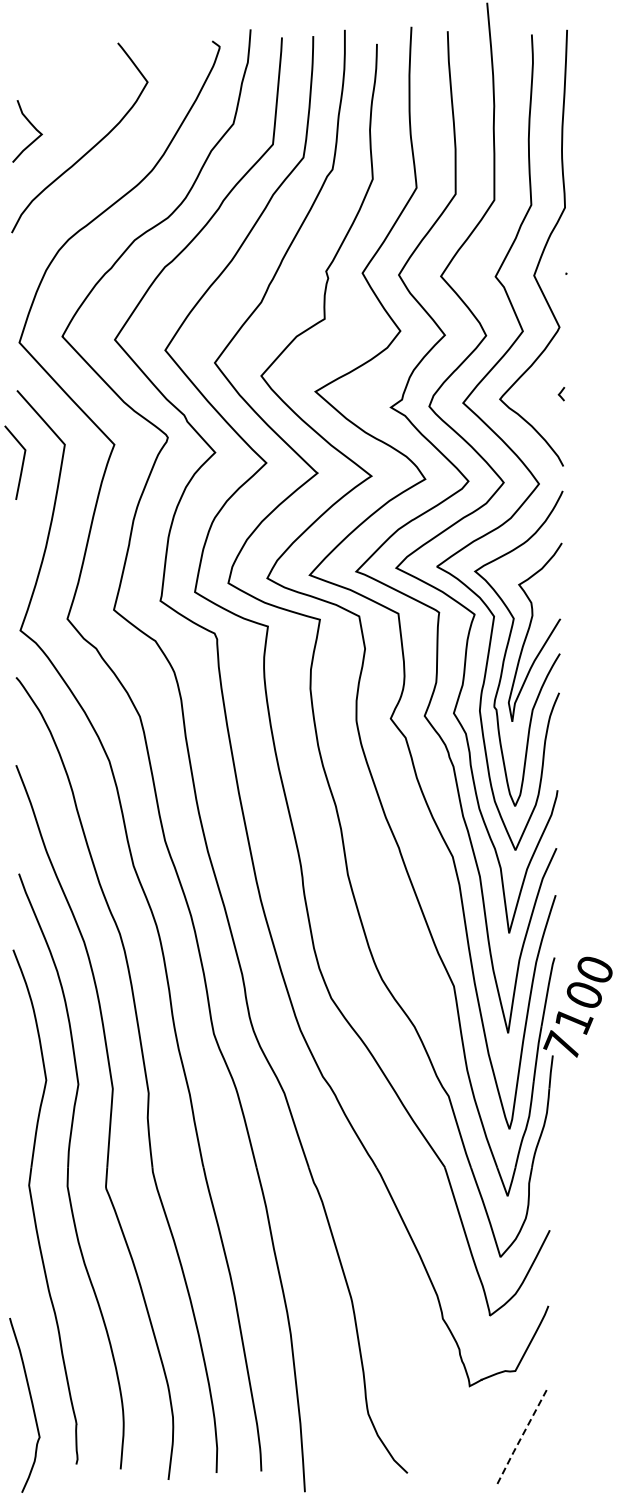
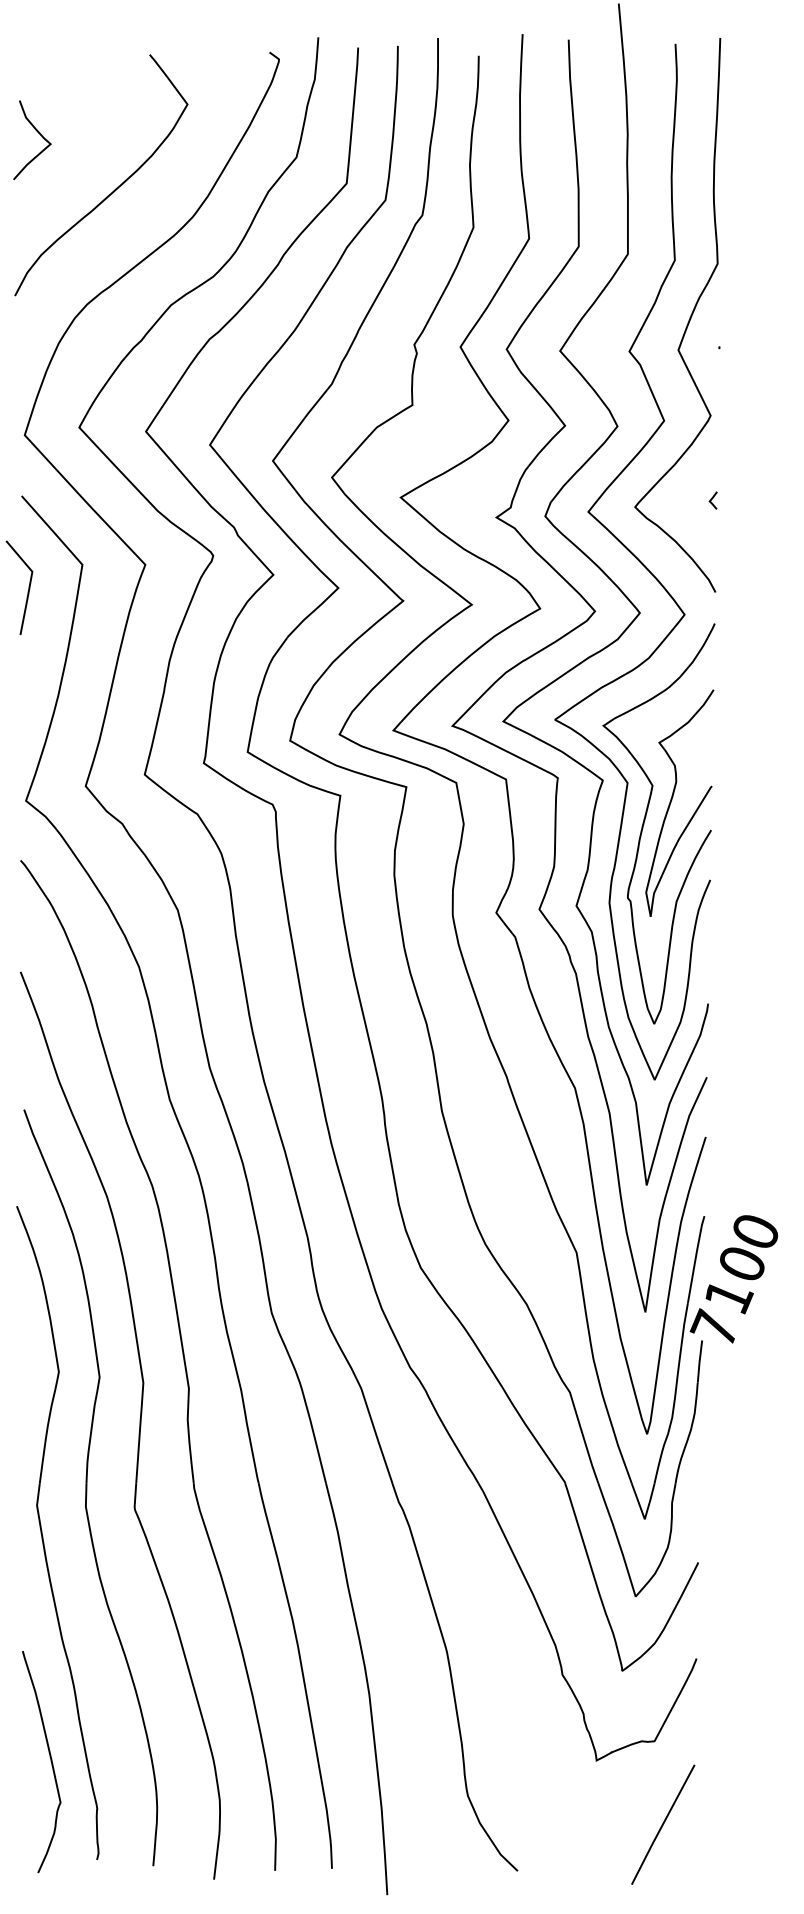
curve: (32, 126) -> (38, 134), moved
curve: (31, 1405) -> (50, 1762), moved
line: (521, 1437) -> (662, 1825), dashed -> solid

